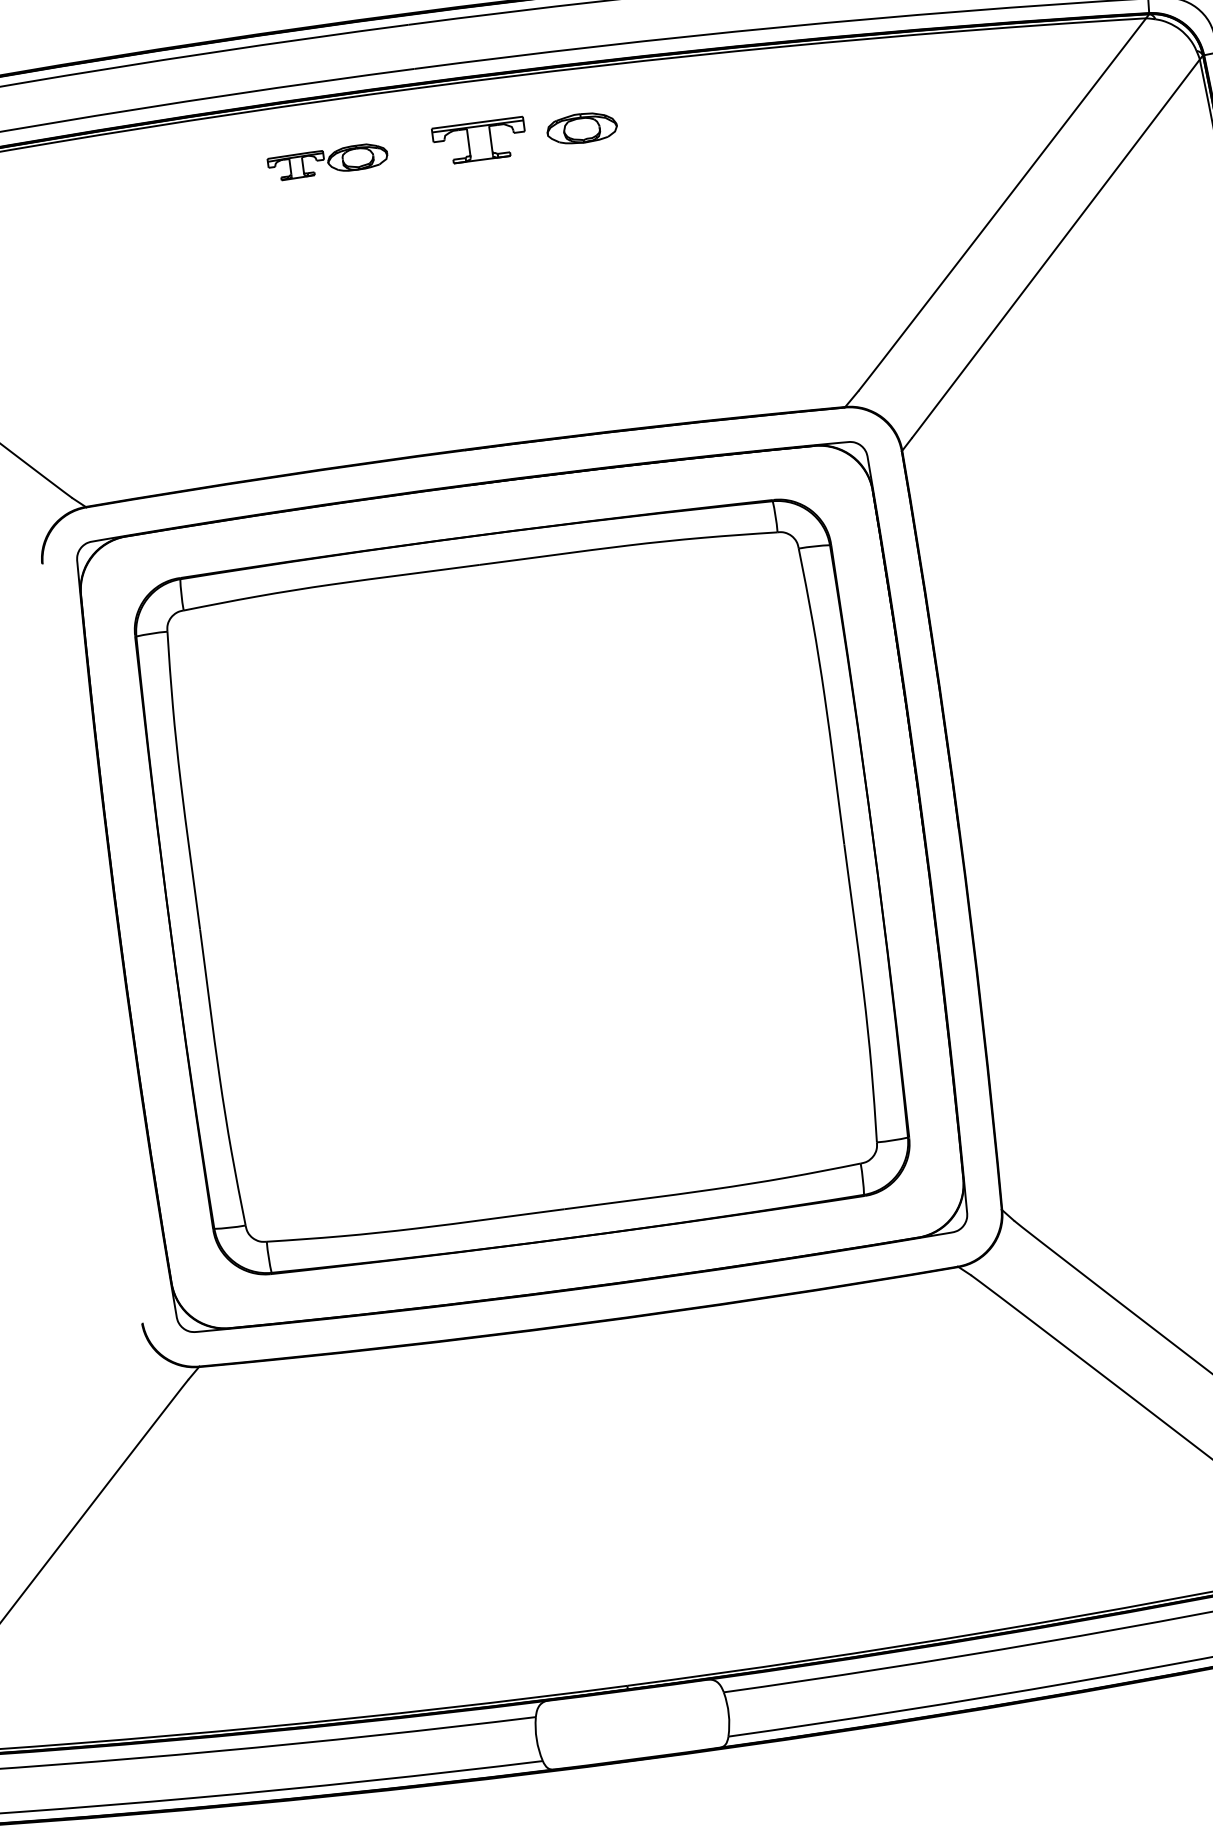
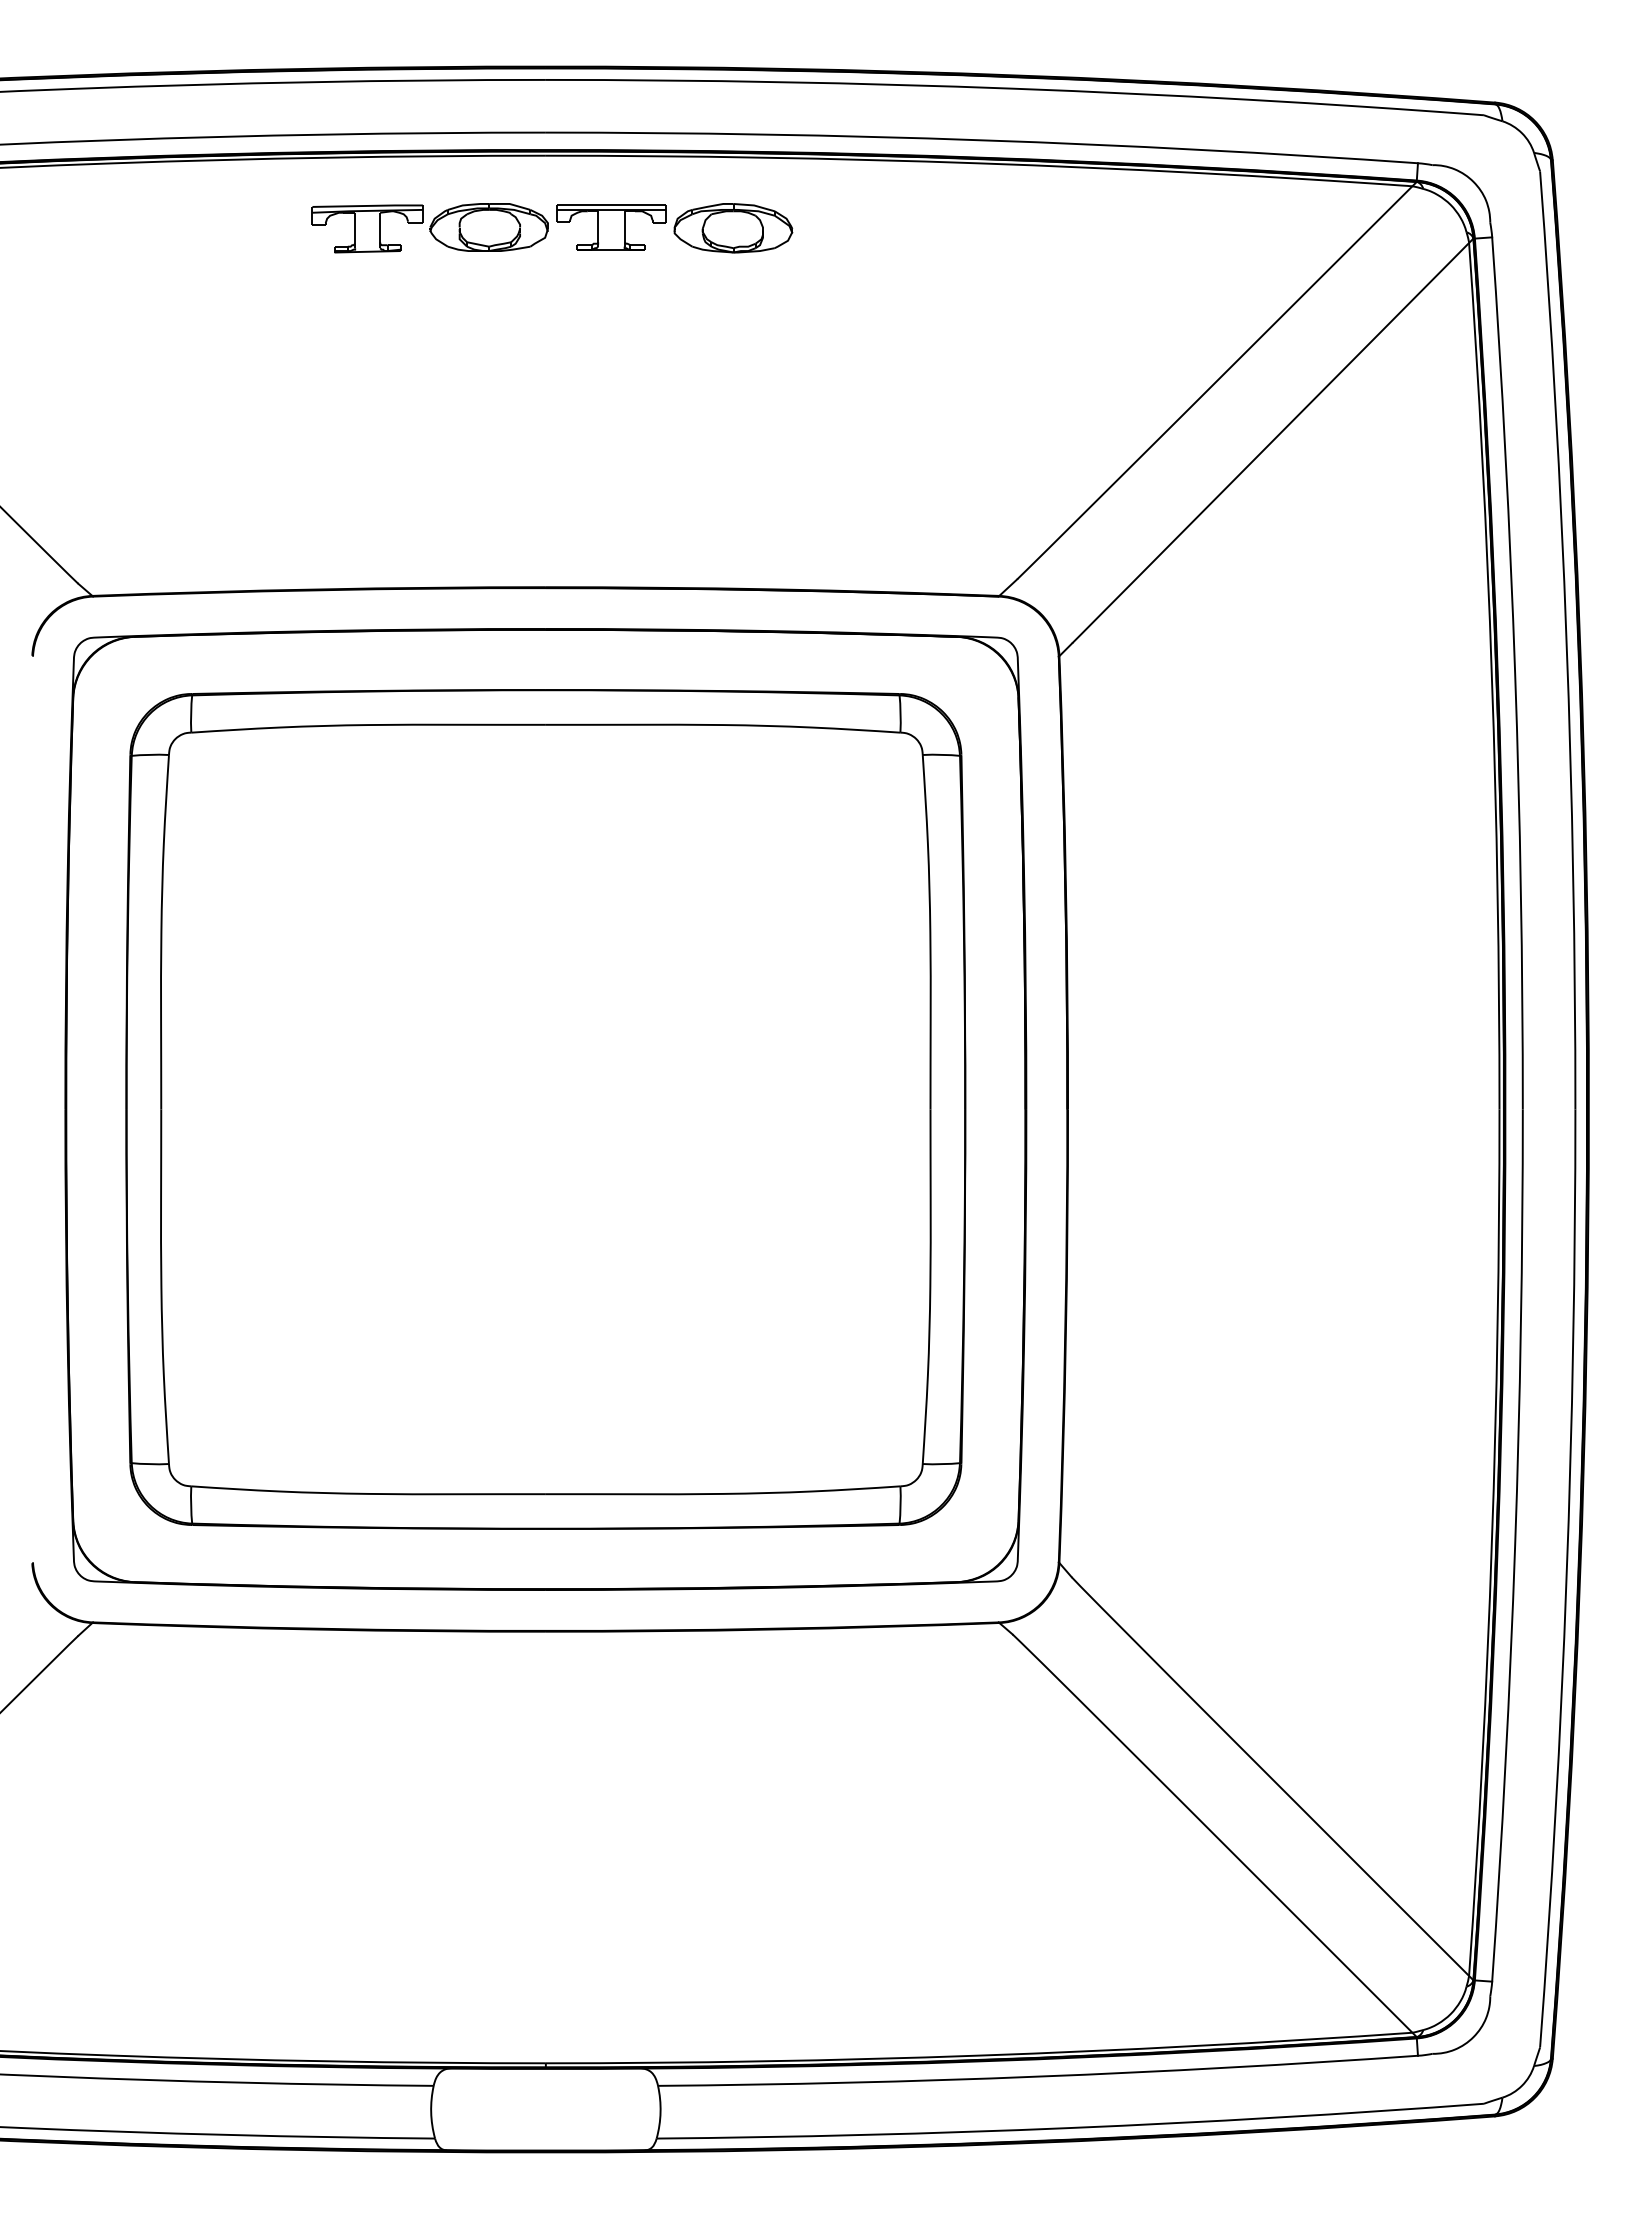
part: (582, 128) -> (733, 228), size x1.43
part: (327, 162) -> (429, 228), size x1.67

